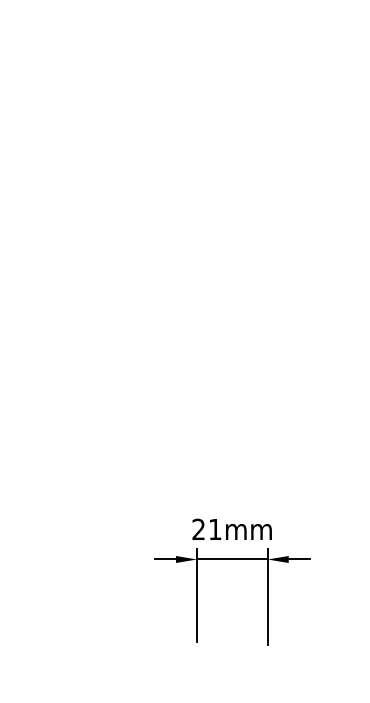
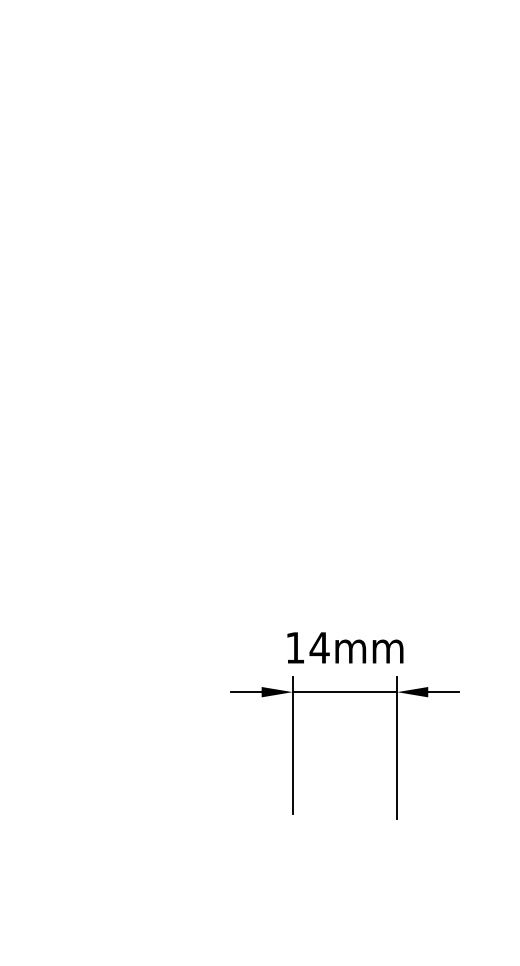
text: (207, 528) -> (308, 646), 21mm -> 14mm

